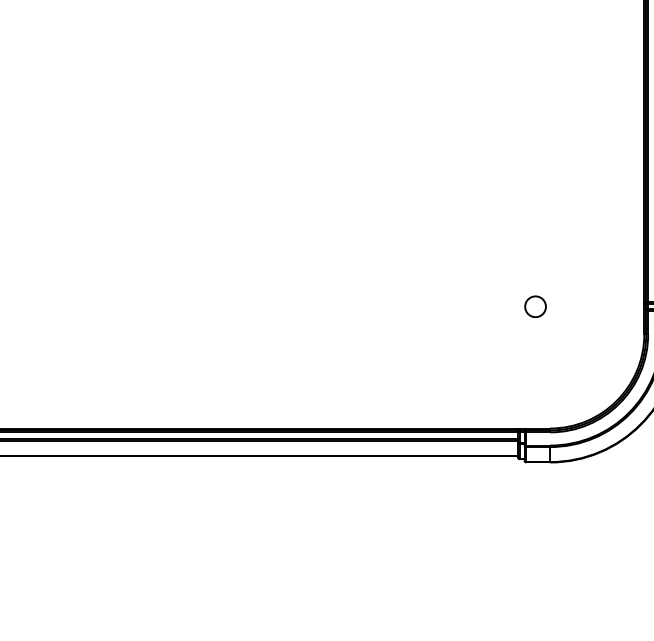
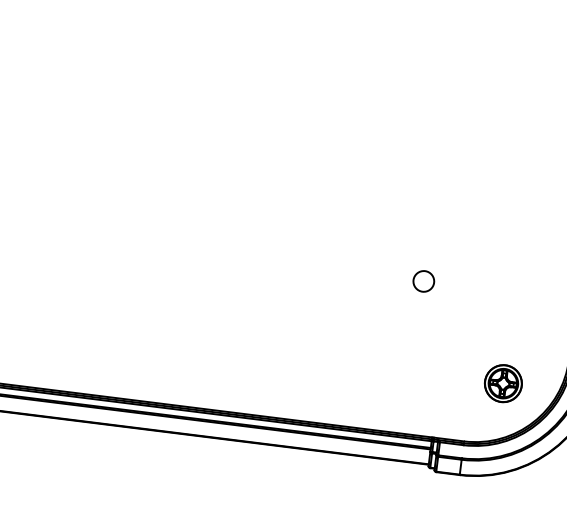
circle: (535, 306) -> (423, 281), moved
part: (581, 365) -> (502, 382), added

